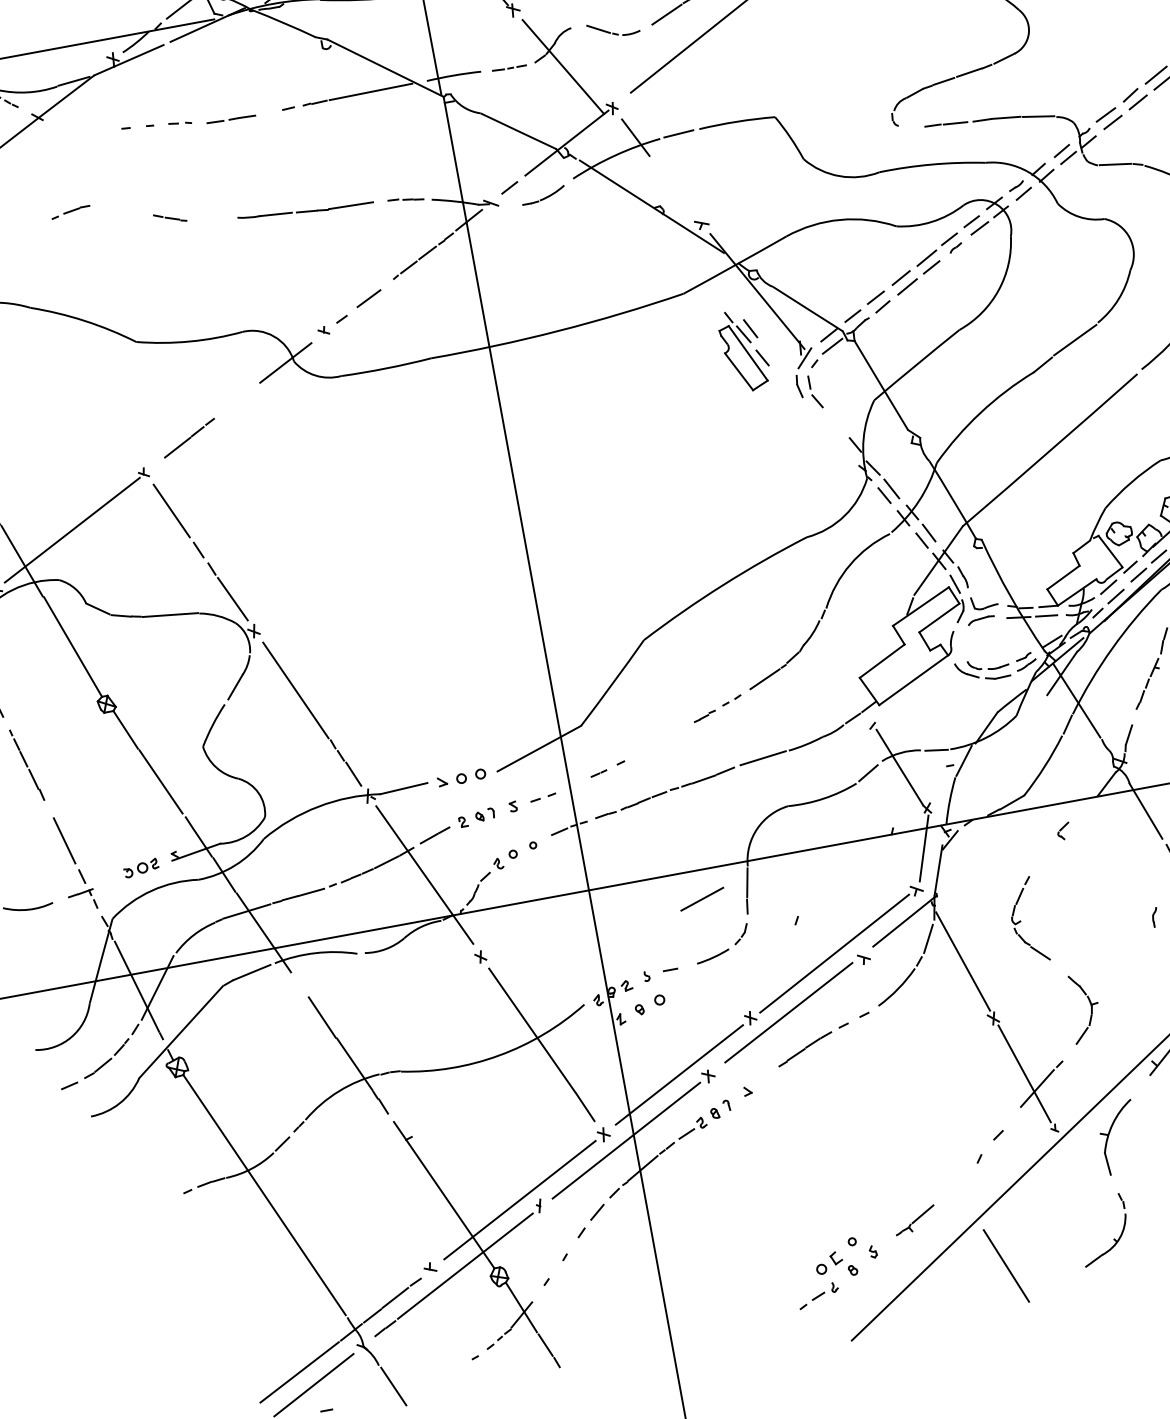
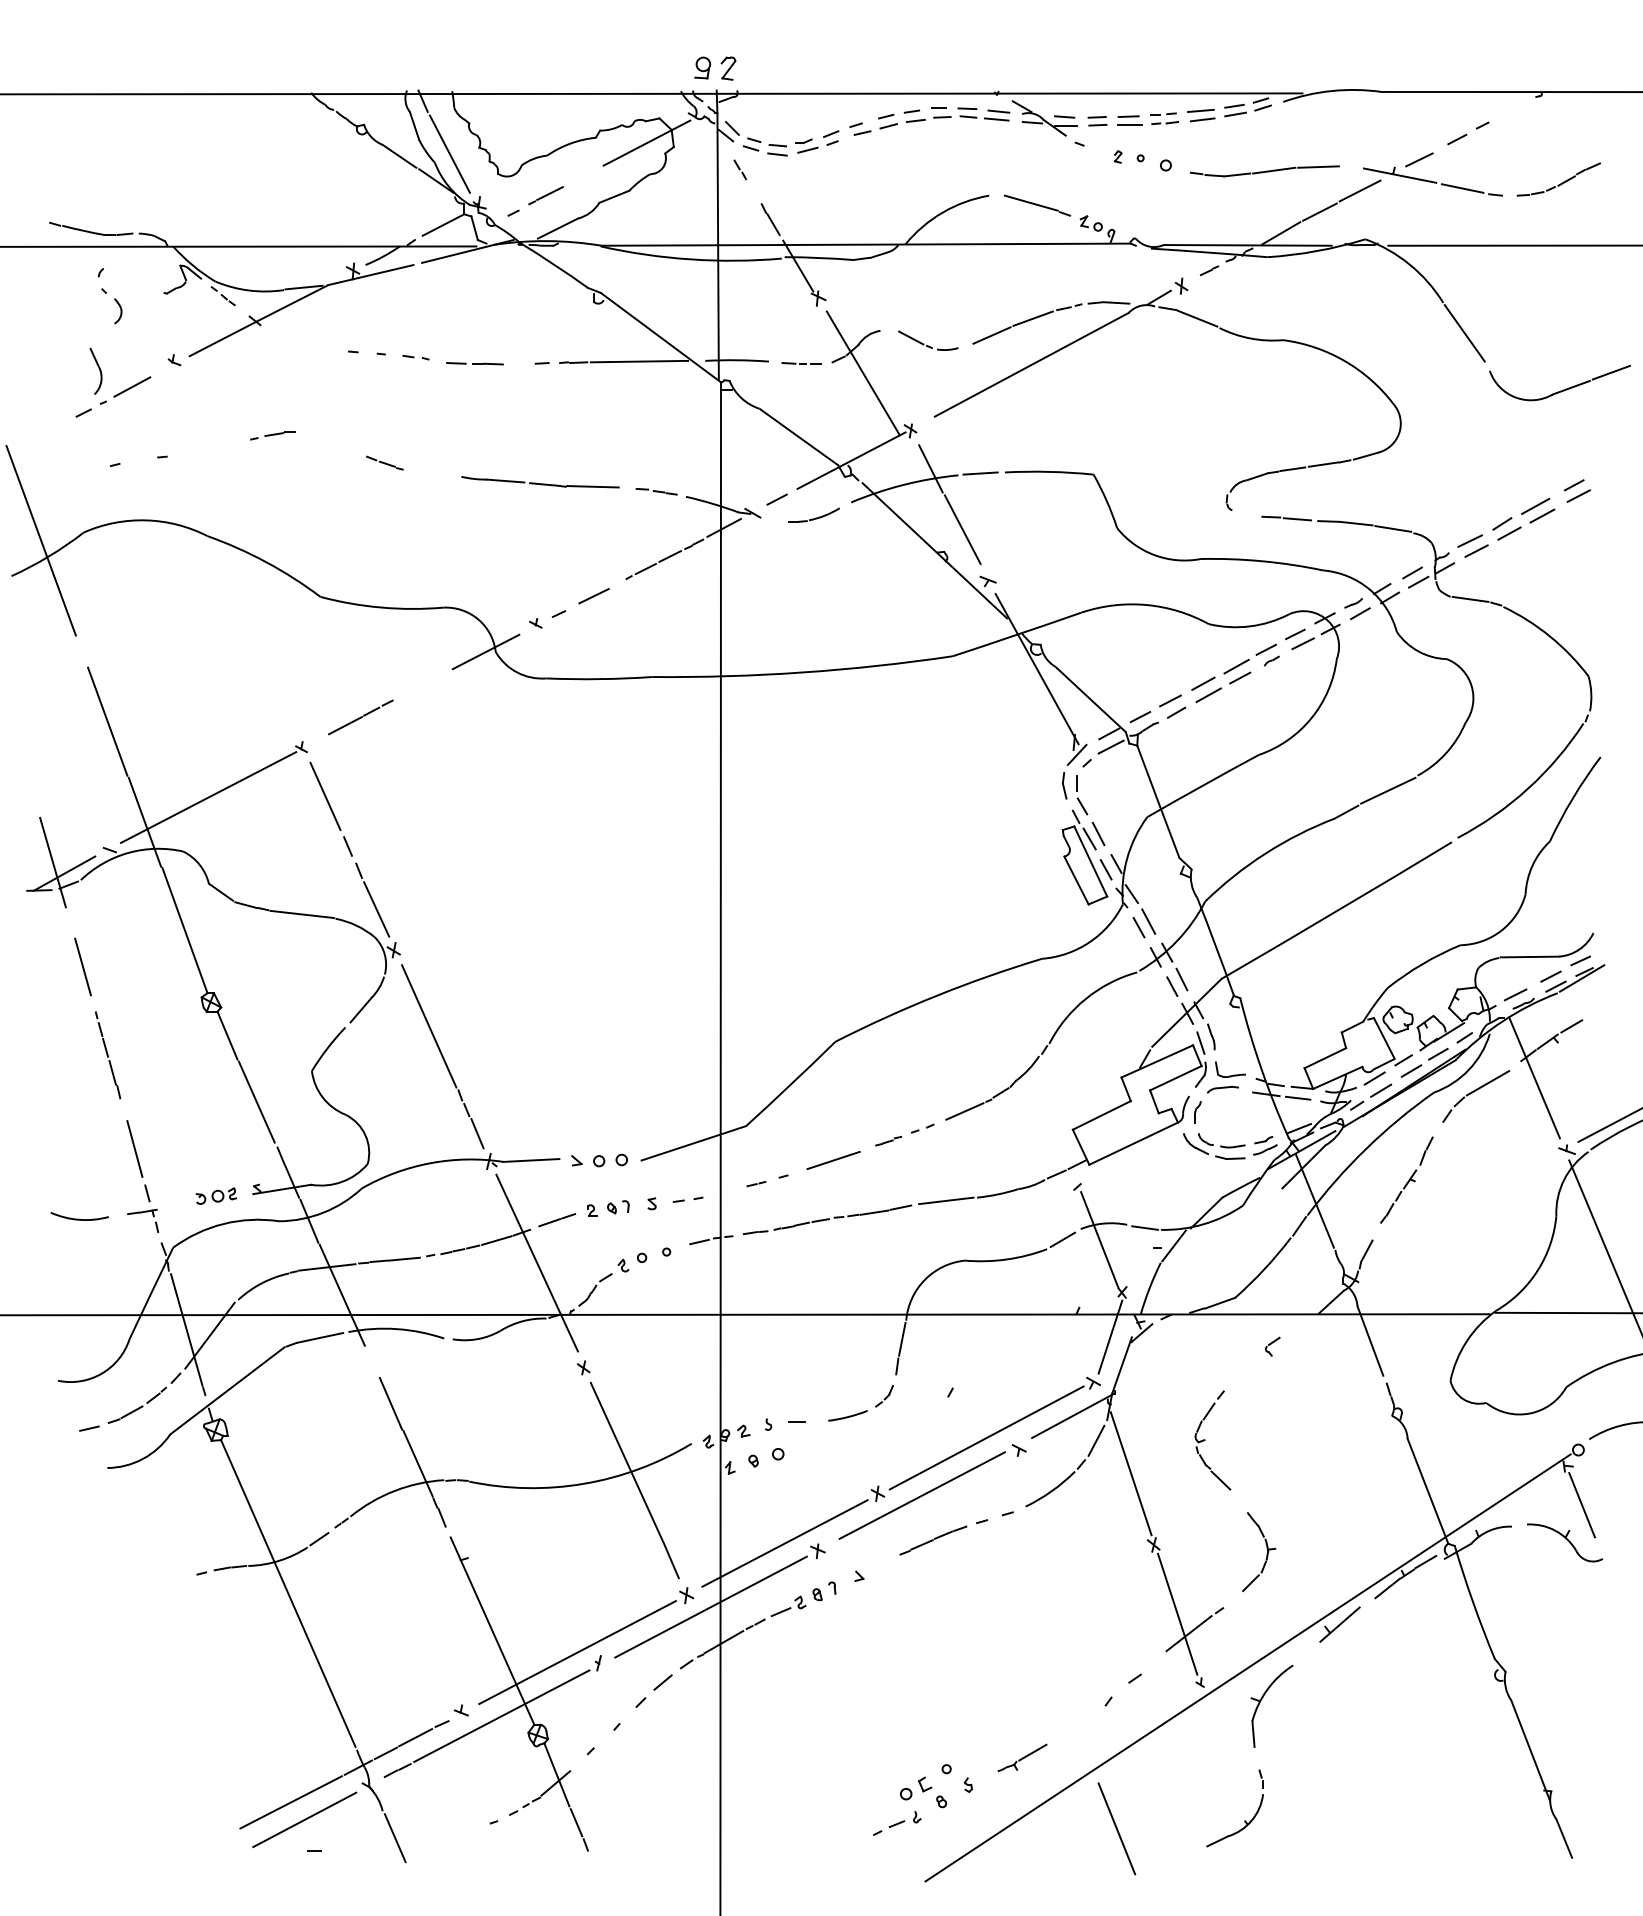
line: (672, 184) -> (962, 529), added
part: (743, 350) -> (1086, 857), moved
line: (702, 899) -> (833, 1160), moved
part: (1154, 917) -> (1197, 1112), moved

